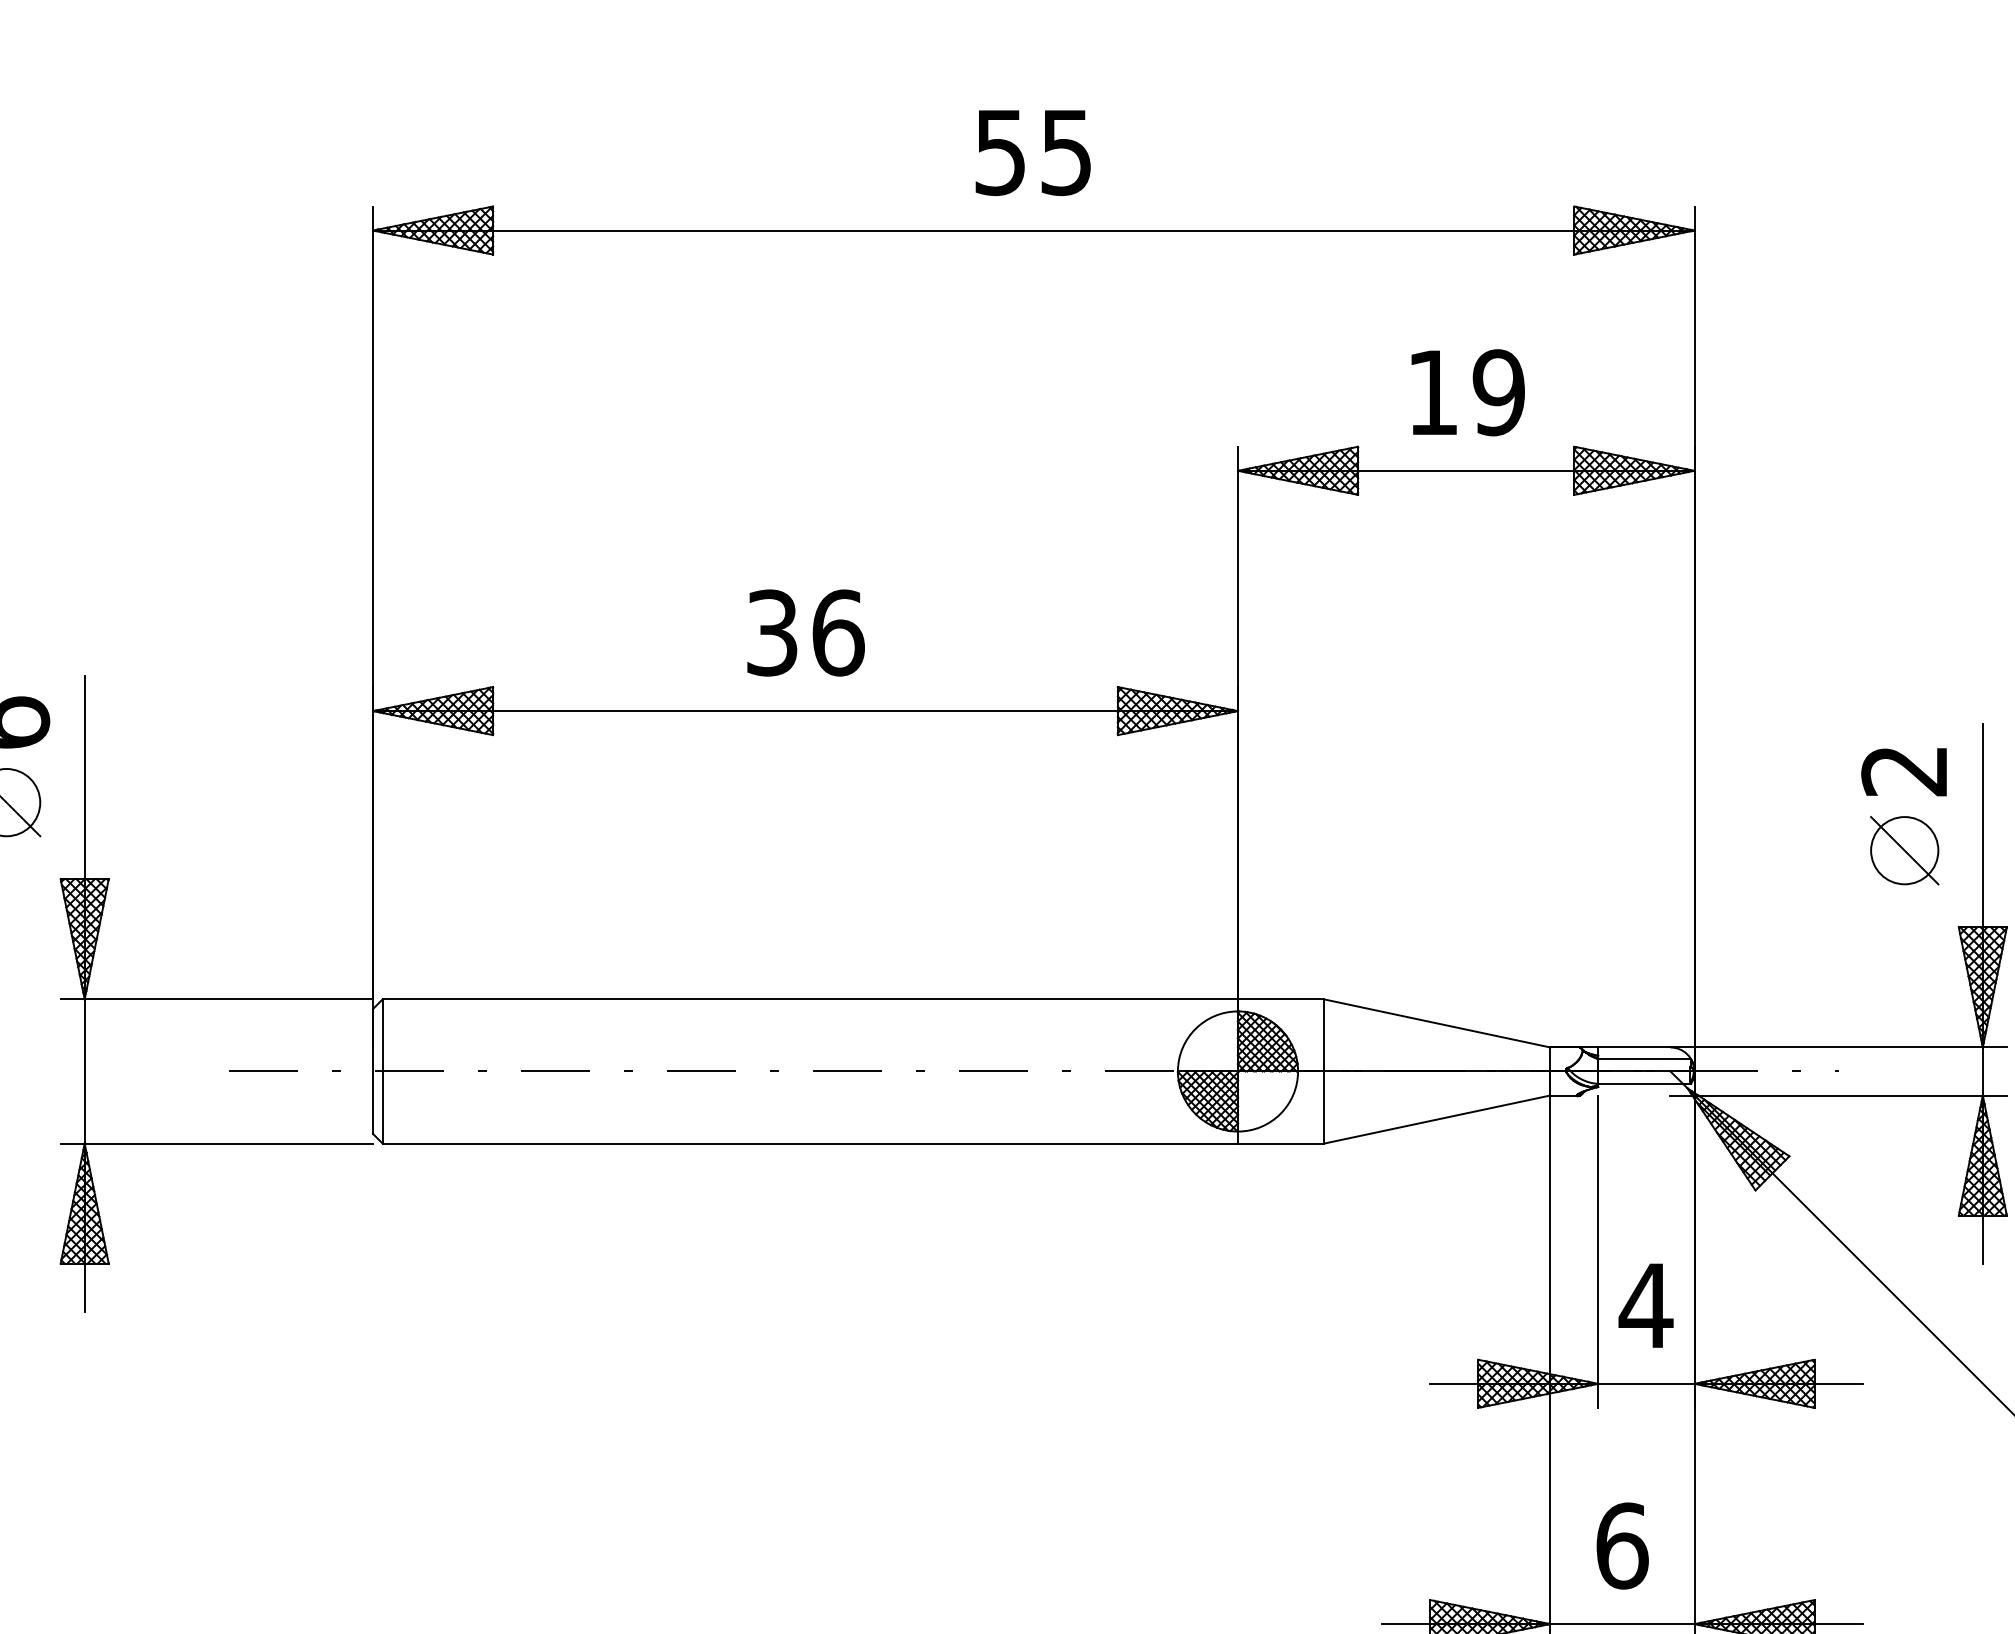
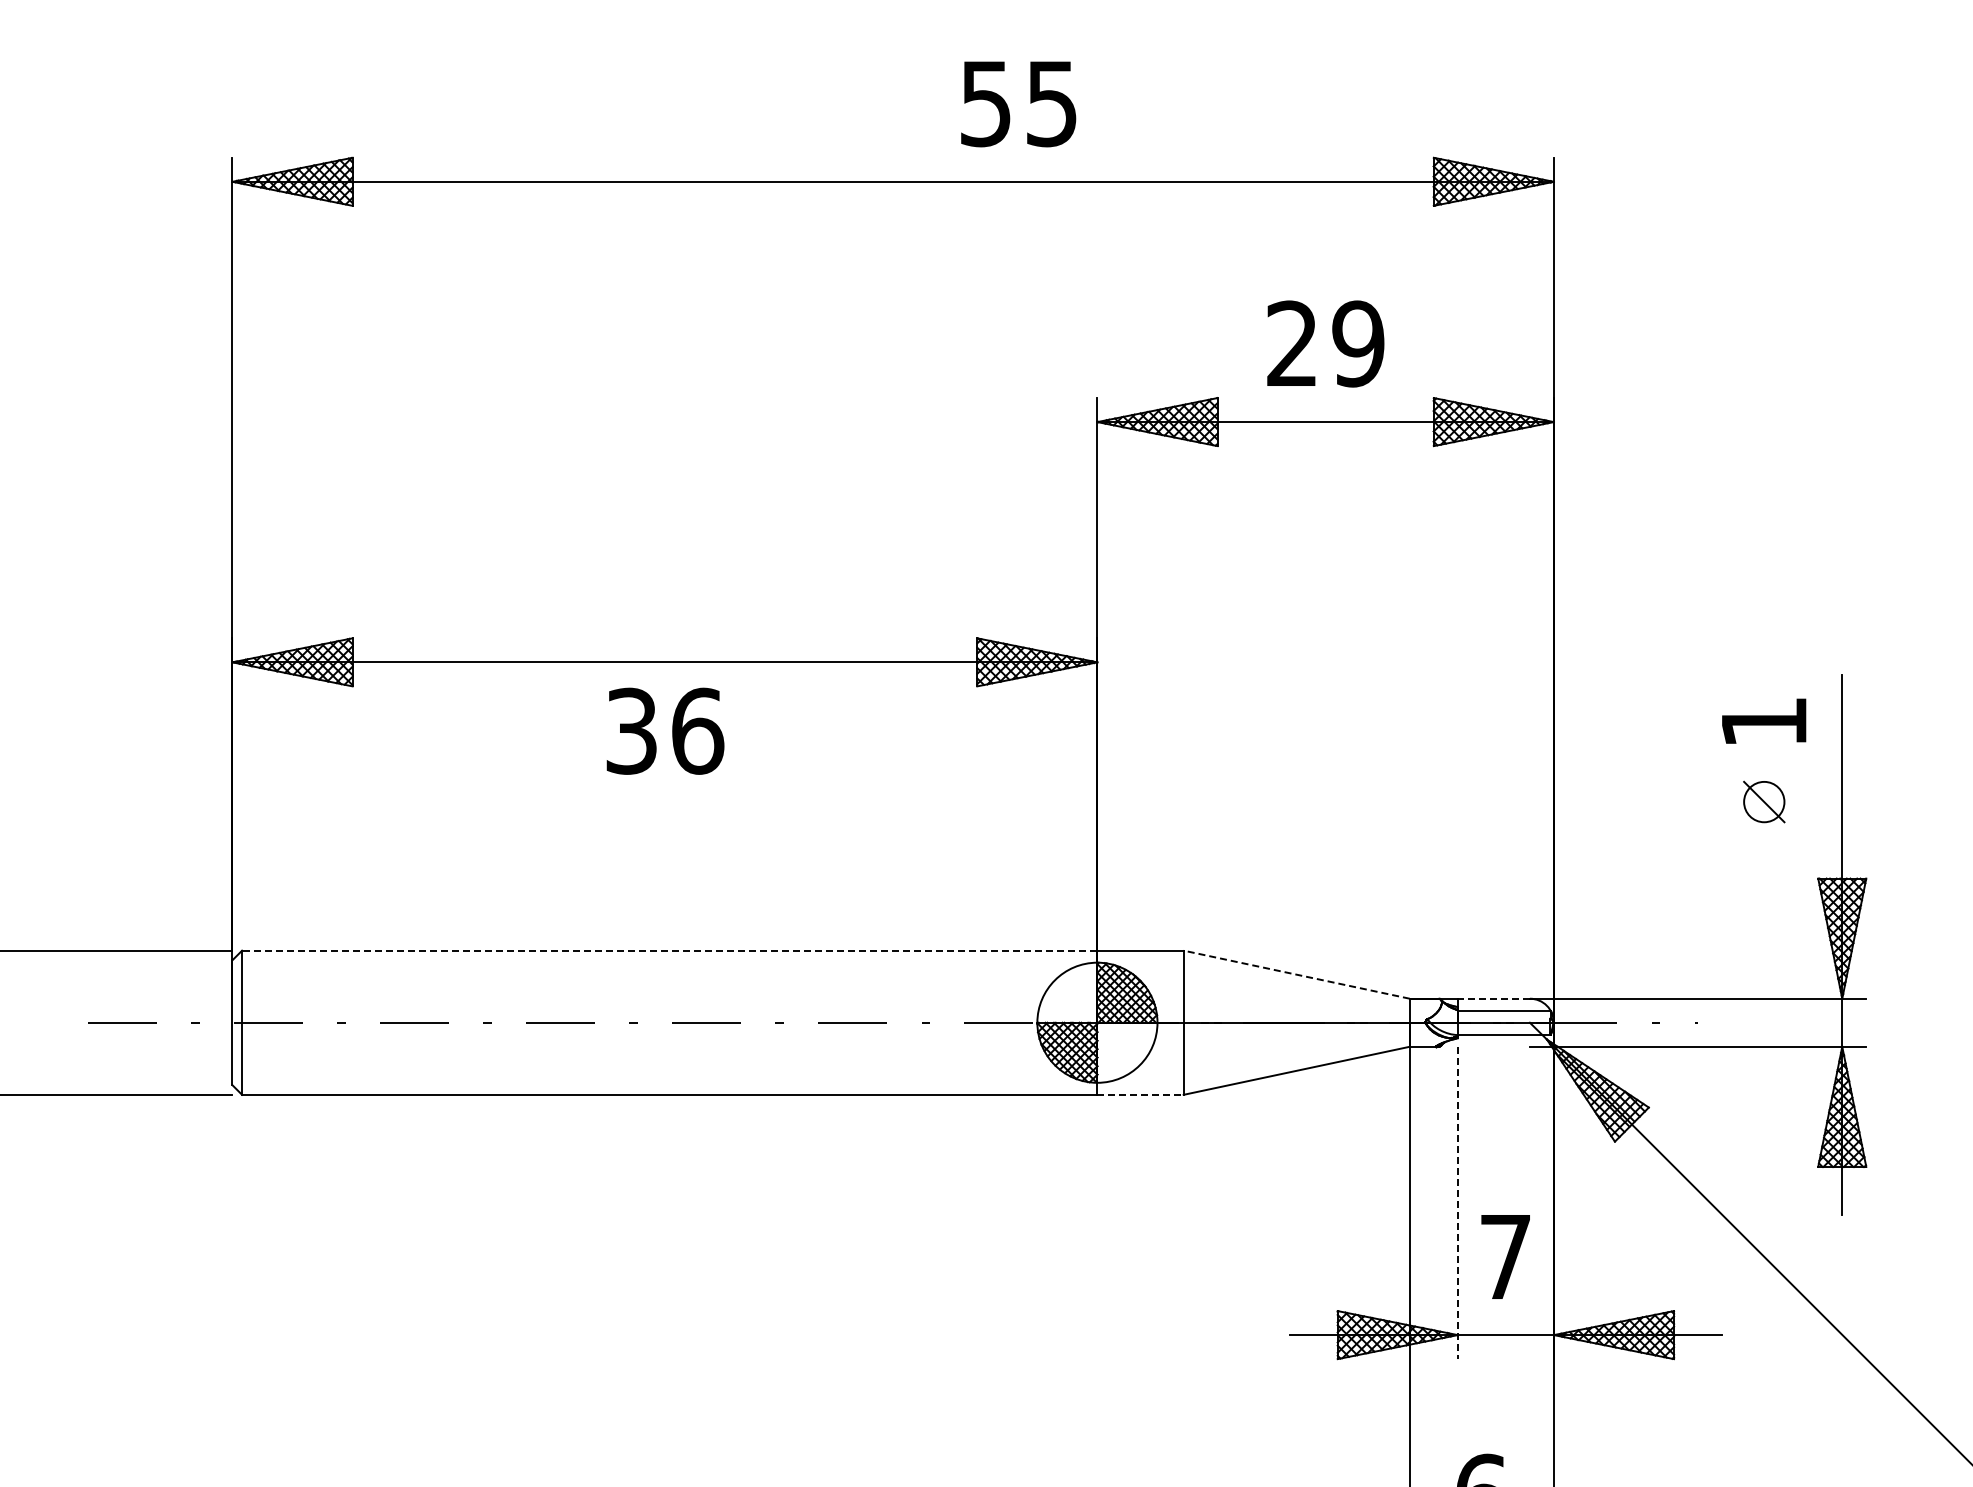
text: (1032, 153) -> (1017, 104), moved
text: (1431, 391) -> (1290, 342), 19 -> 29
text: (805, 632) -> (664, 730), moved
text: (1903, 771) -> (1762, 722), 2 -> 1
part: (1904, 850) -> (1763, 801), size x0.6
line: (810, 999) -> (669, 950), solid -> dashed
line: (1437, 1023) -> (1296, 974), solid -> dashed
line: (1633, 1047) -> (1492, 998), solid -> dashed
line: (1281, 1143) -> (1140, 1094), solid -> dashed
line: (1598, 1252) -> (1457, 1203), solid -> dashed
text: (1645, 1305) -> (1504, 1256), 4 -> 7

